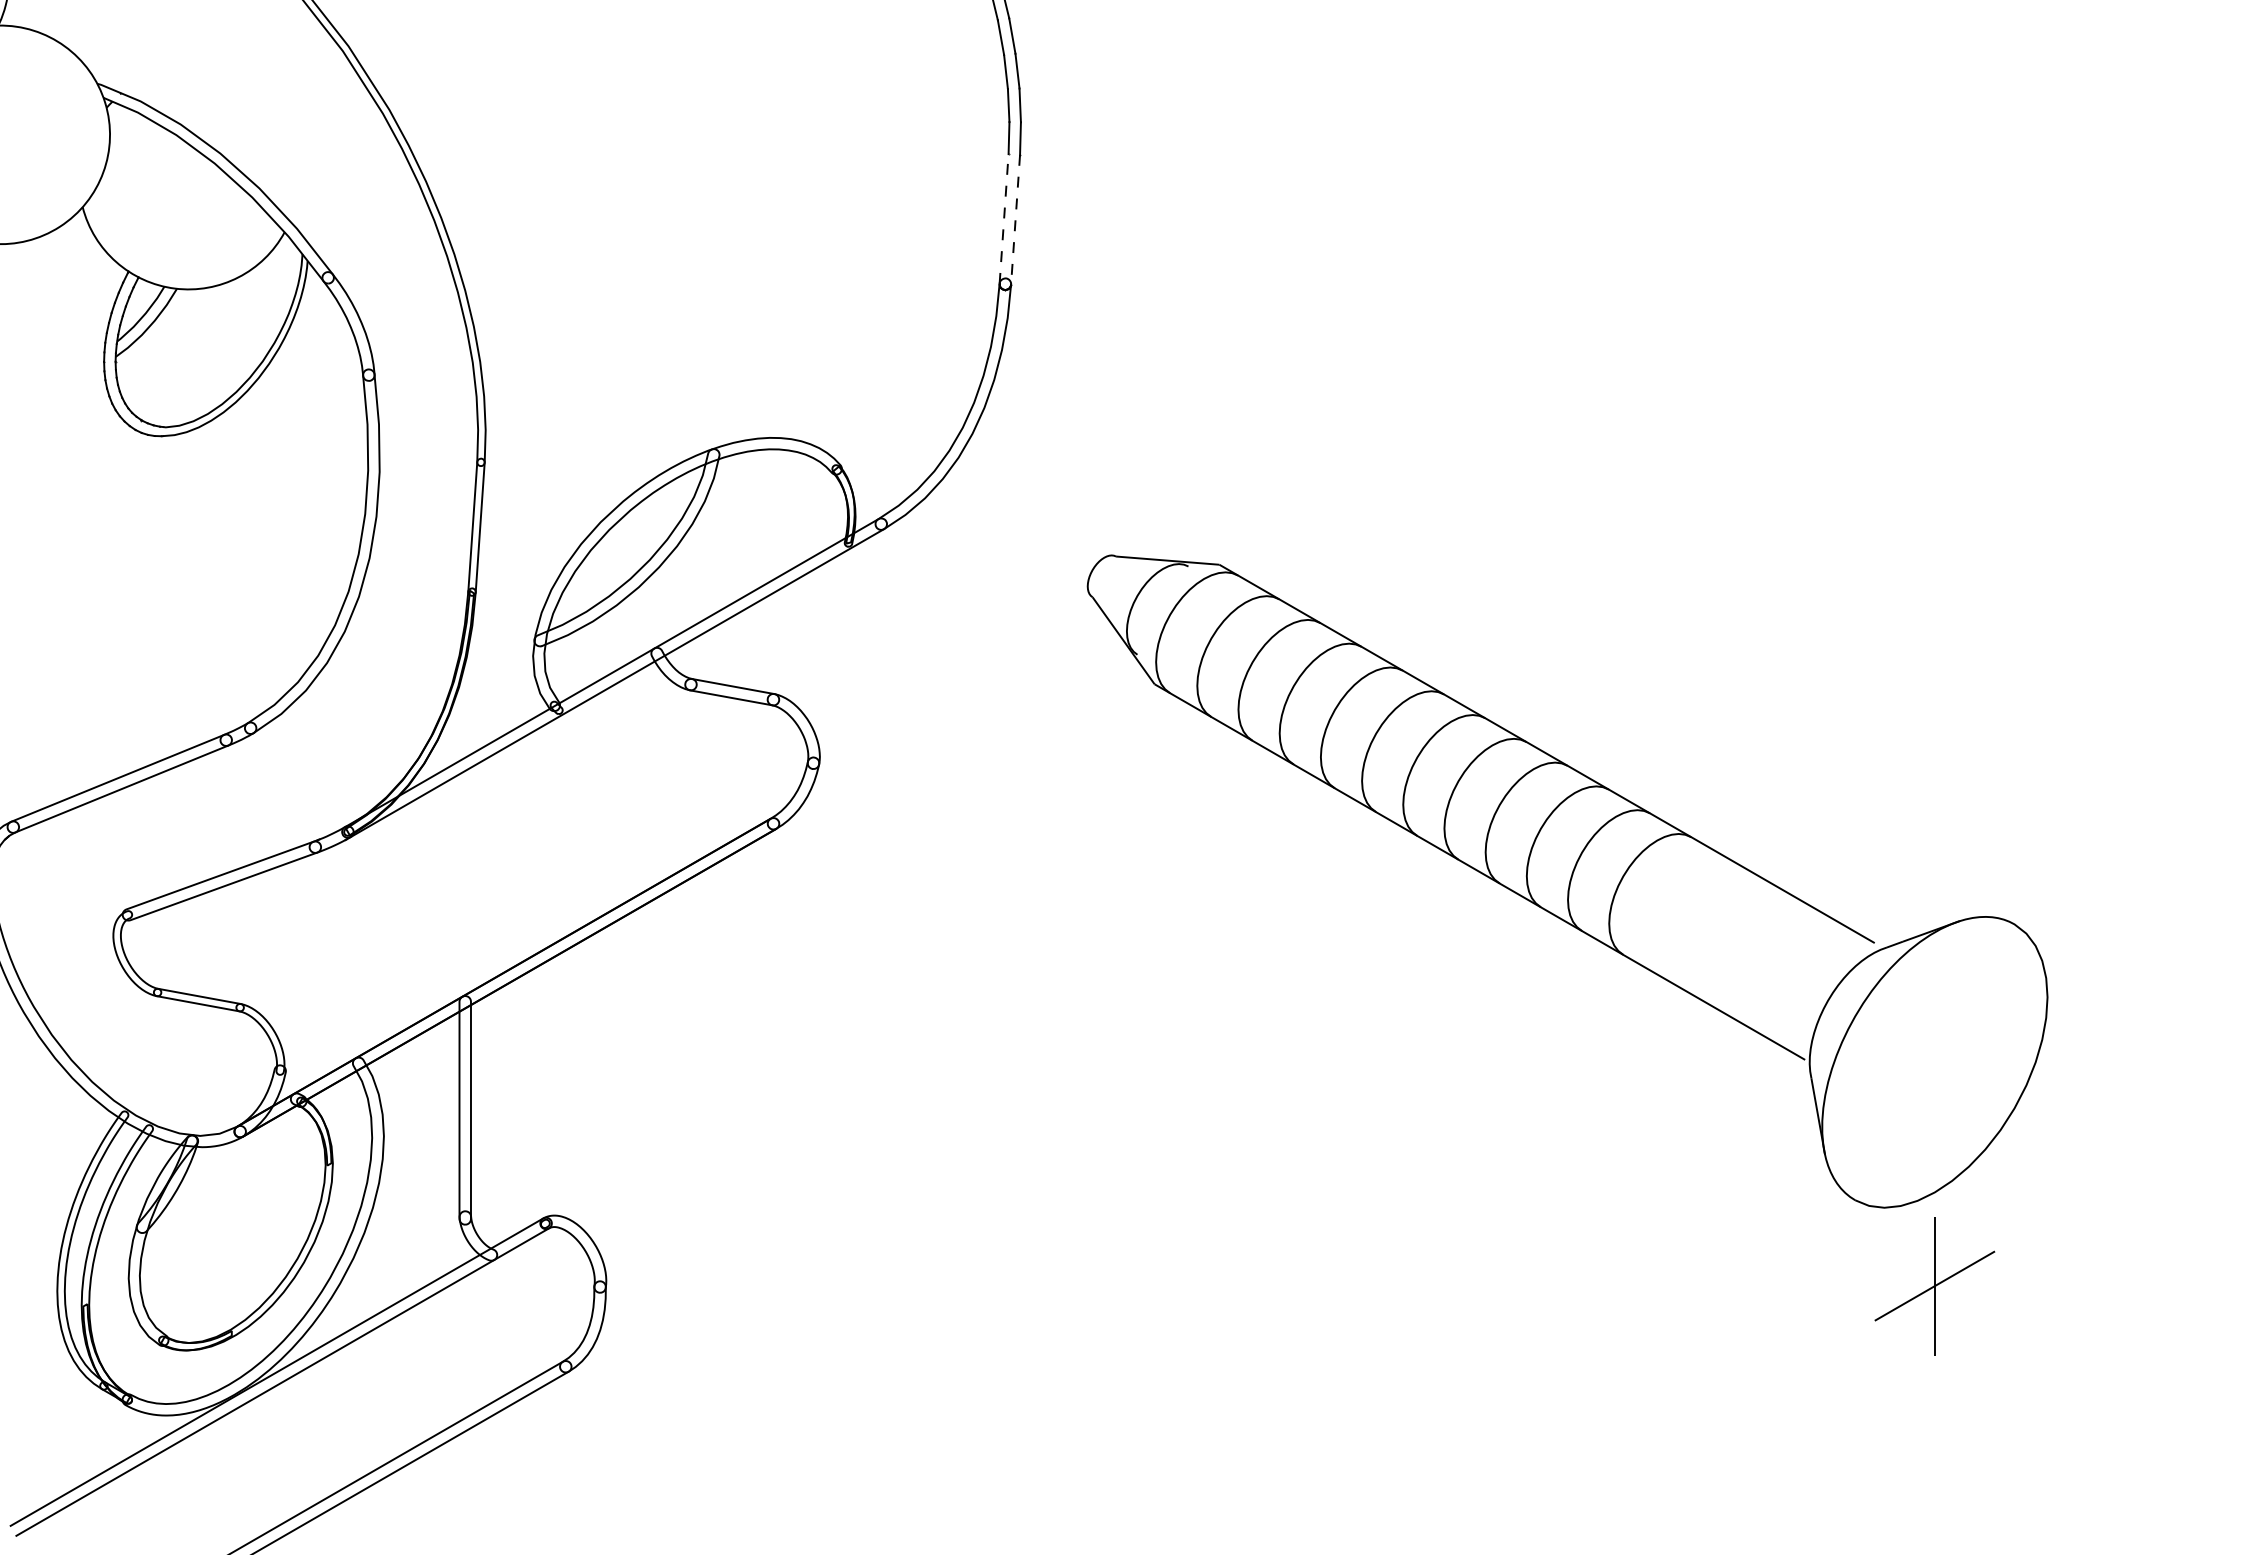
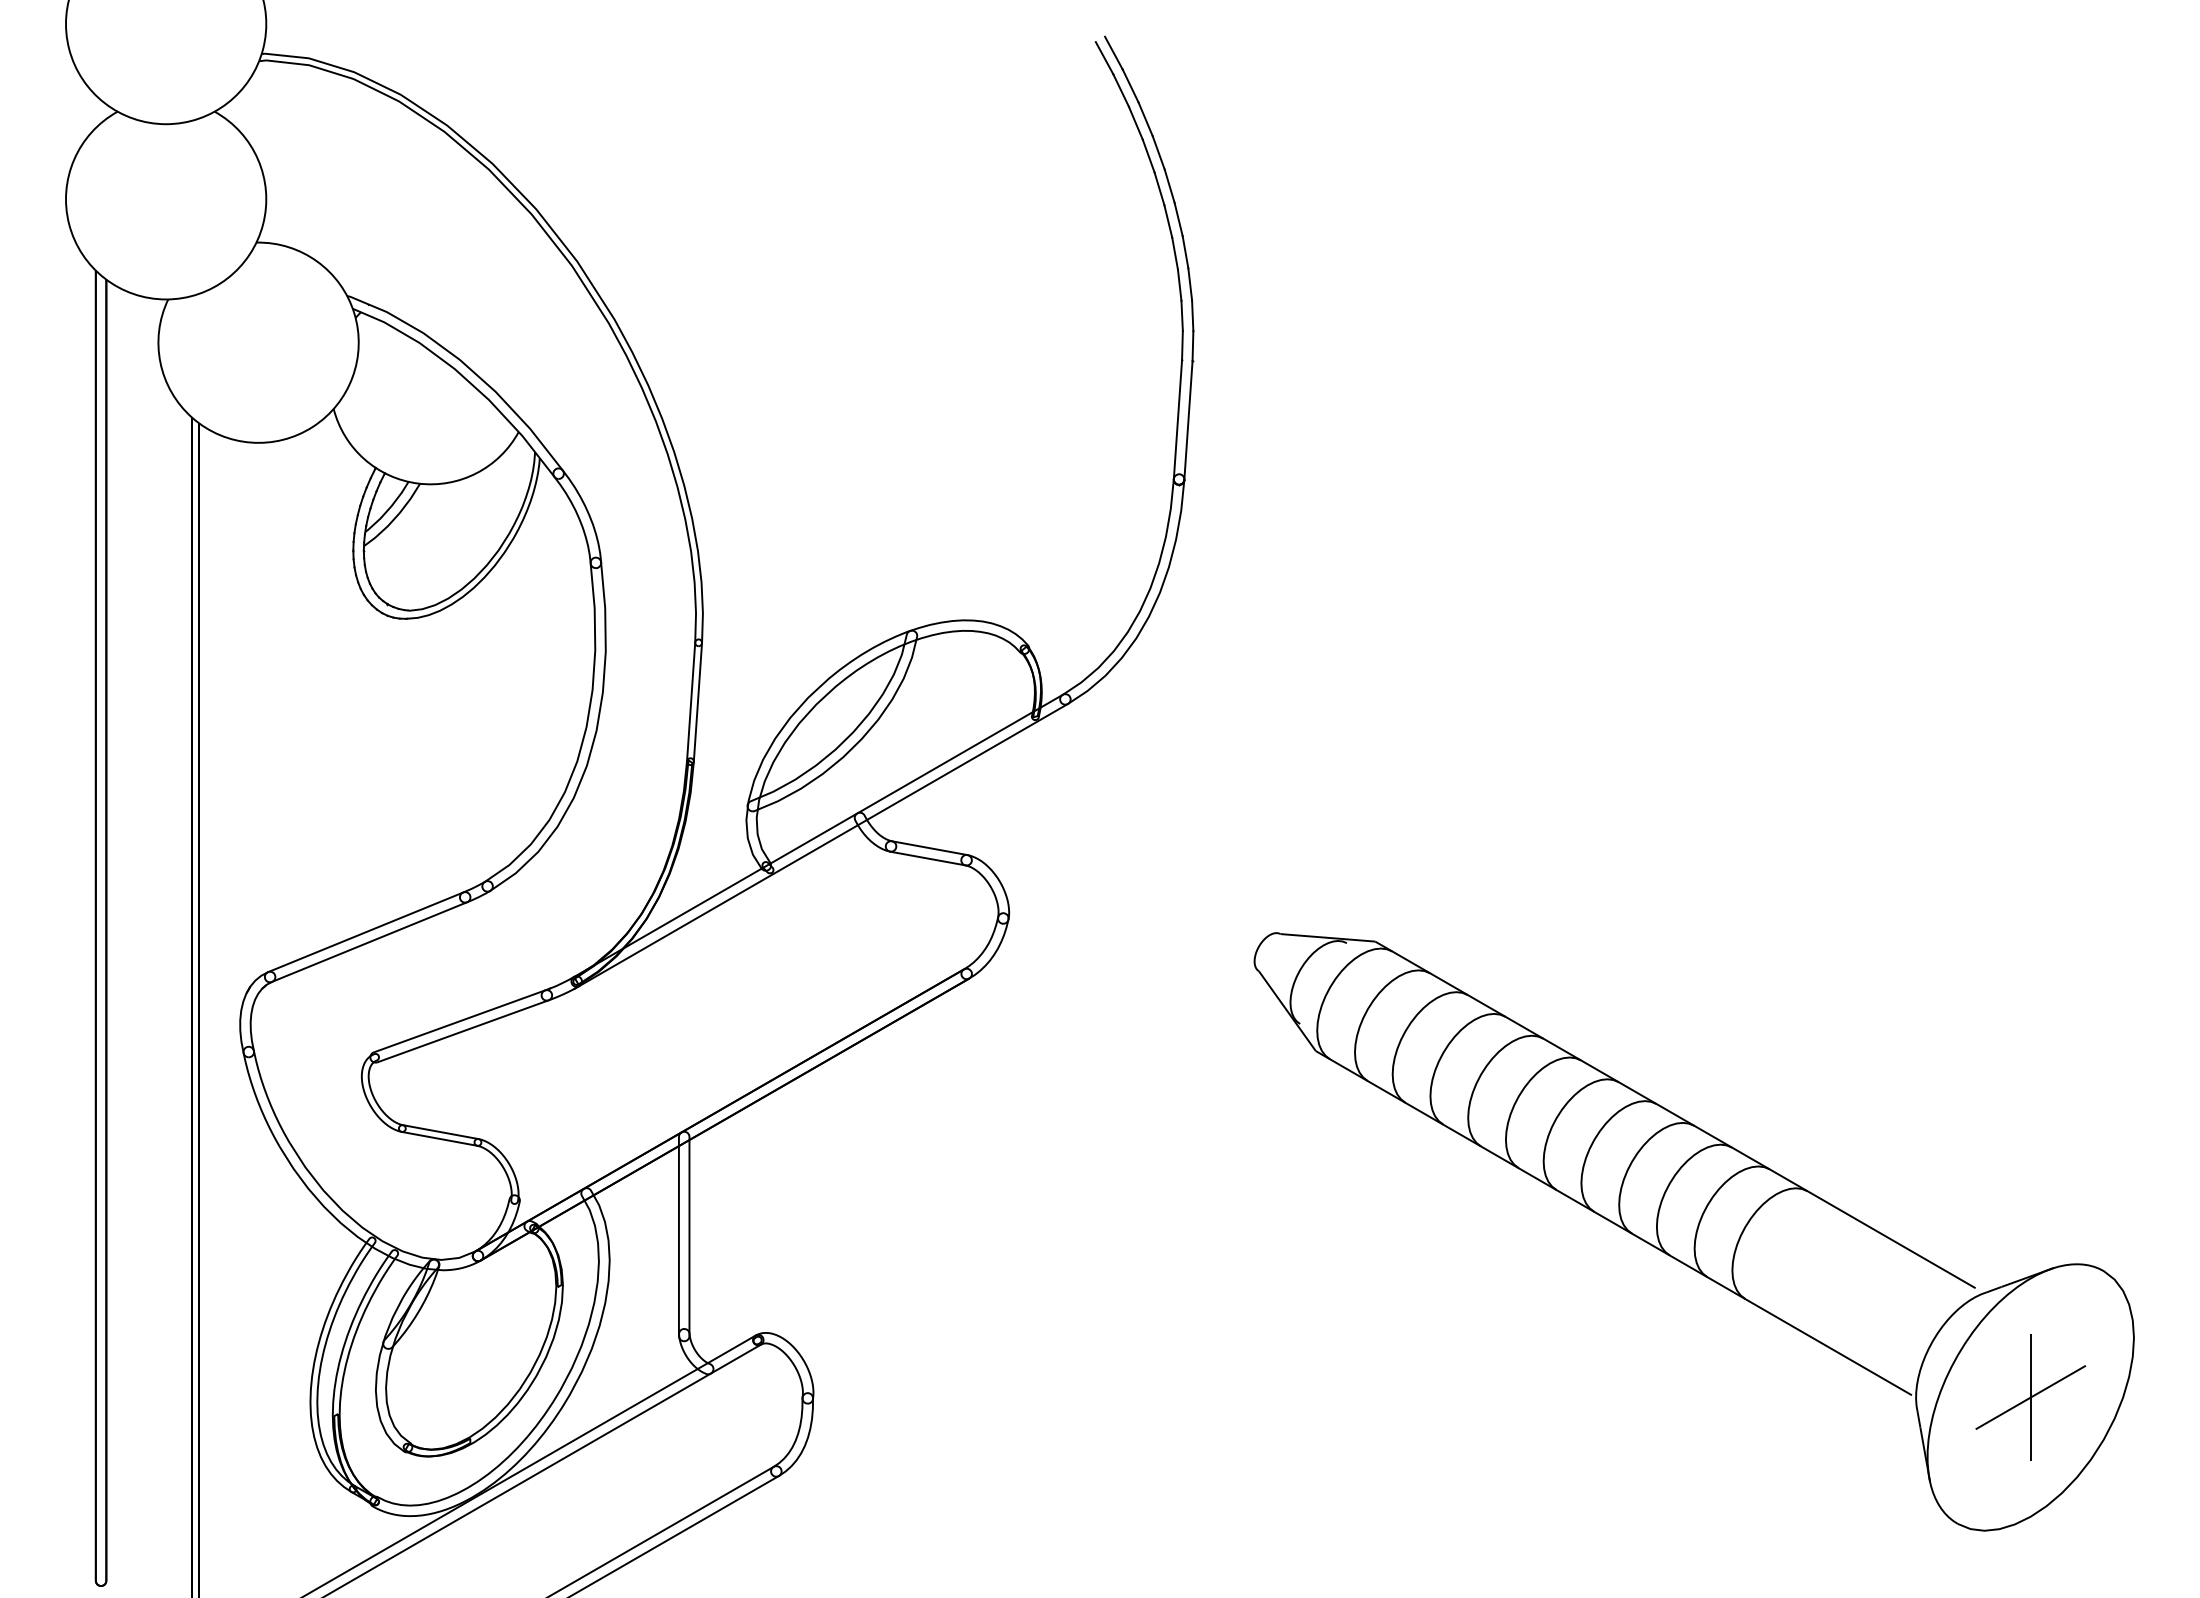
line: (1003, 218) -> (1177, 419), dashed -> solid
line: (1015, 219) -> (1188, 420), dashed -> solid
part: (1566, 881) -> (1693, 1231), moved

